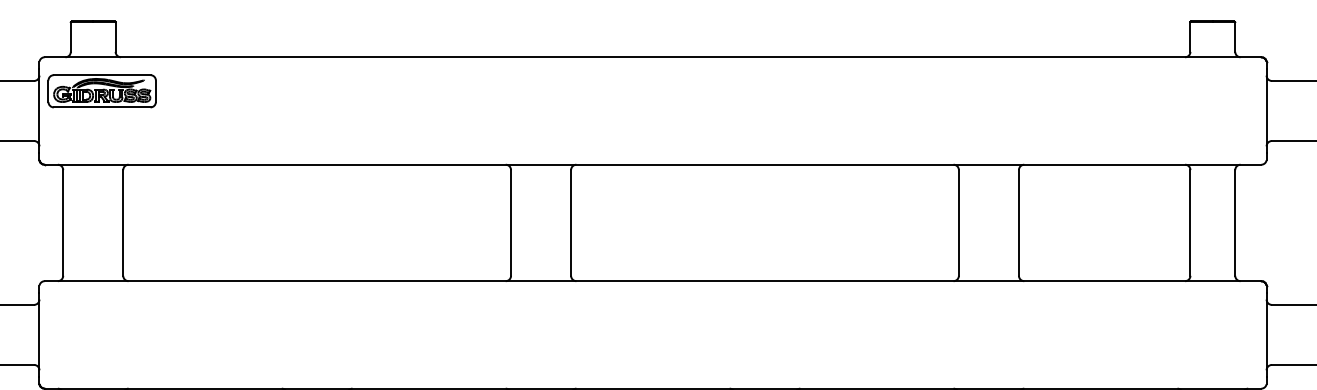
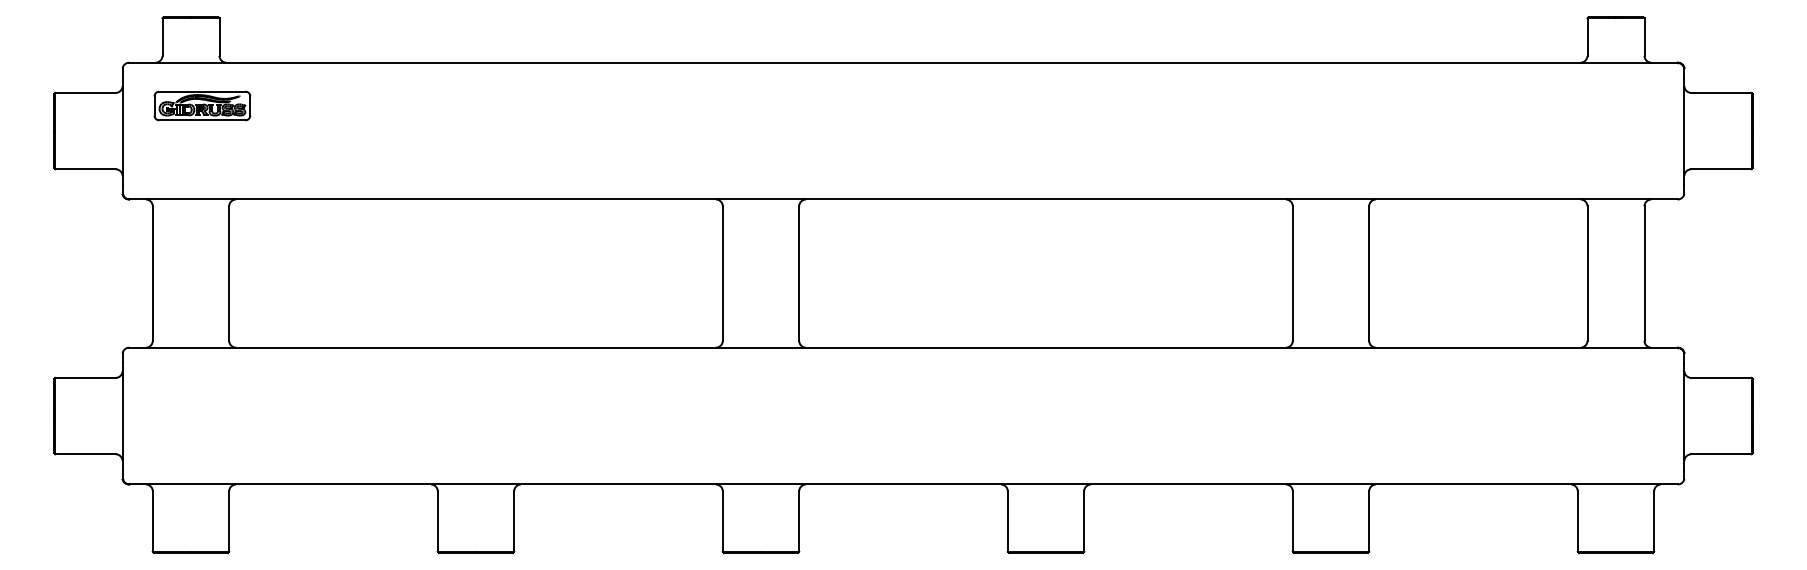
part: (102, 90) -> (202, 105), size x0.7

